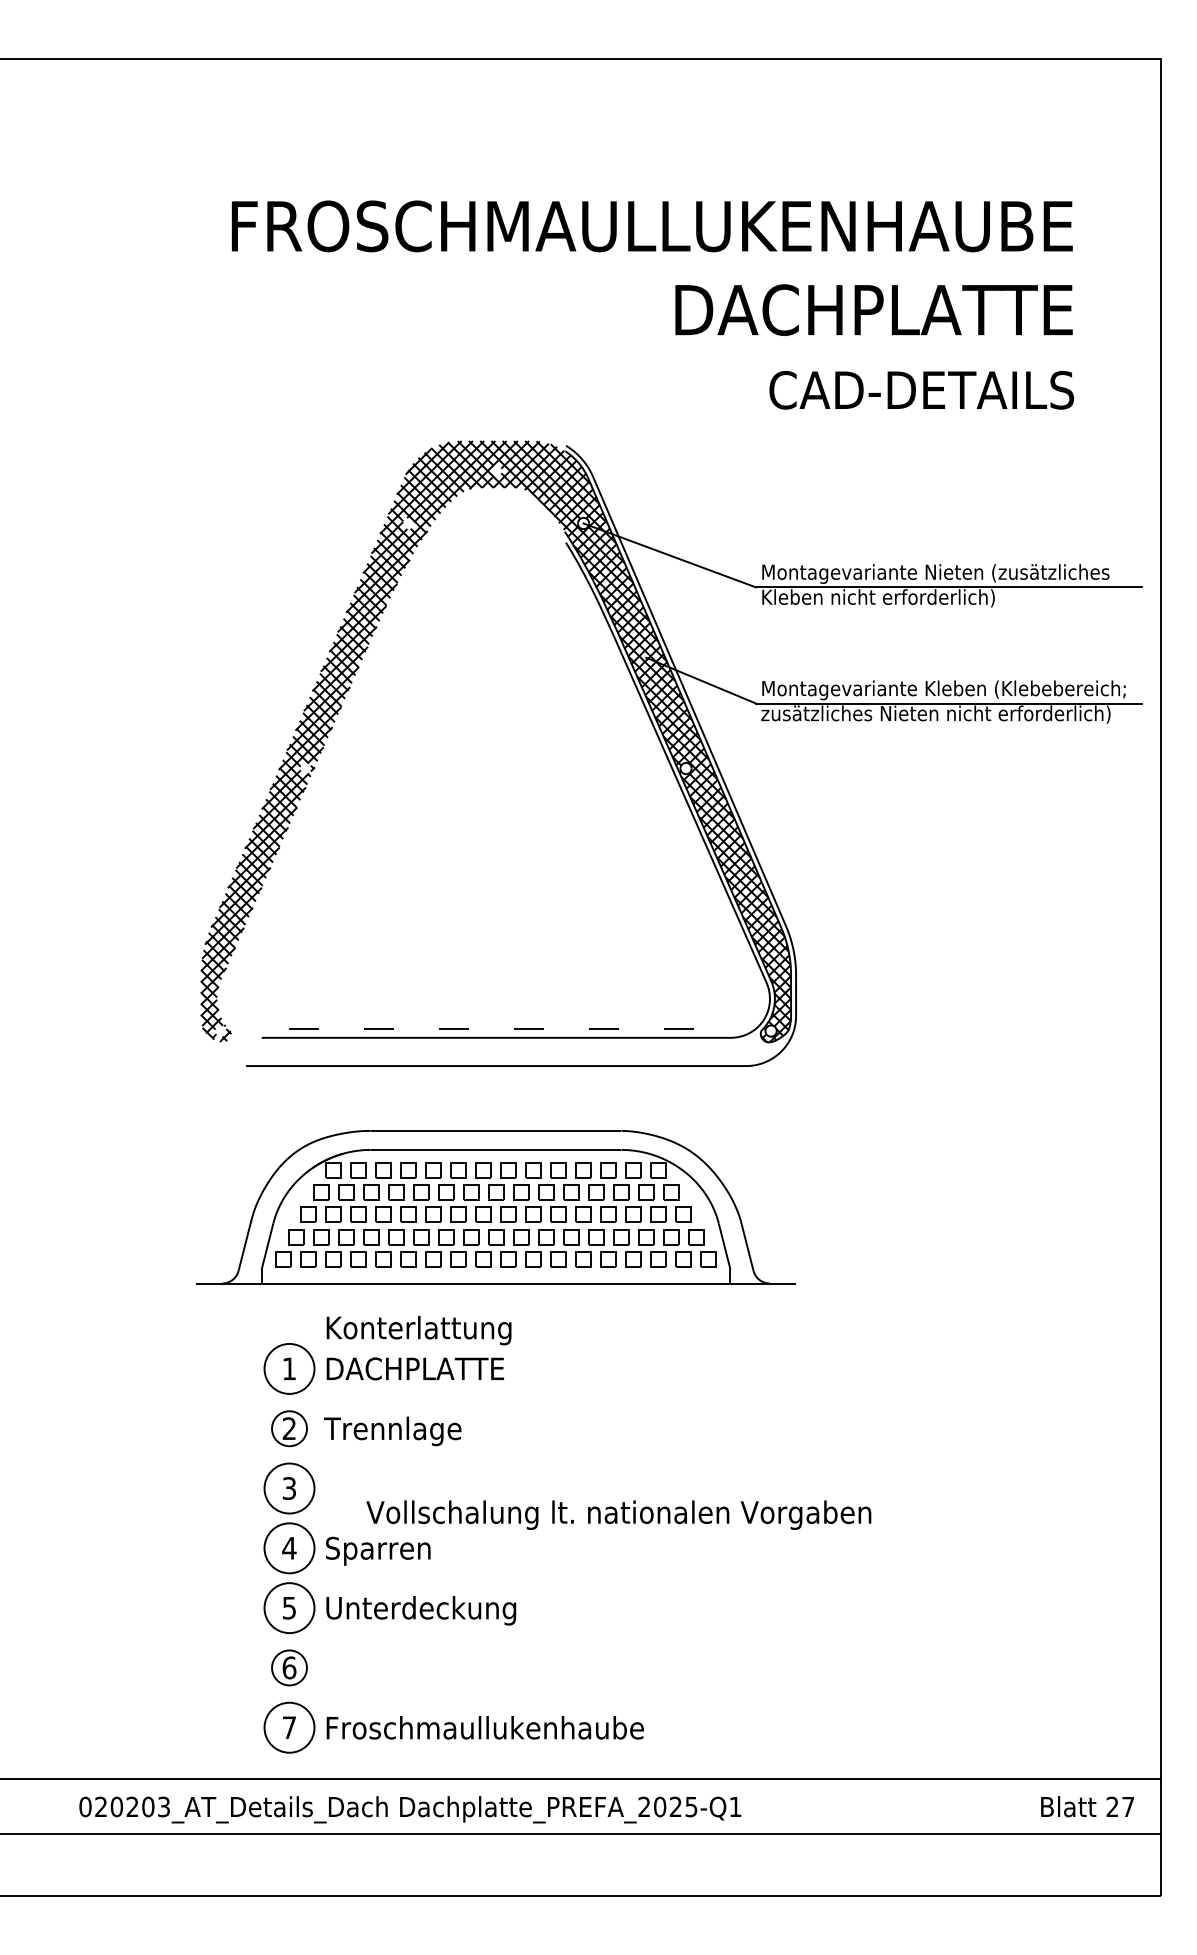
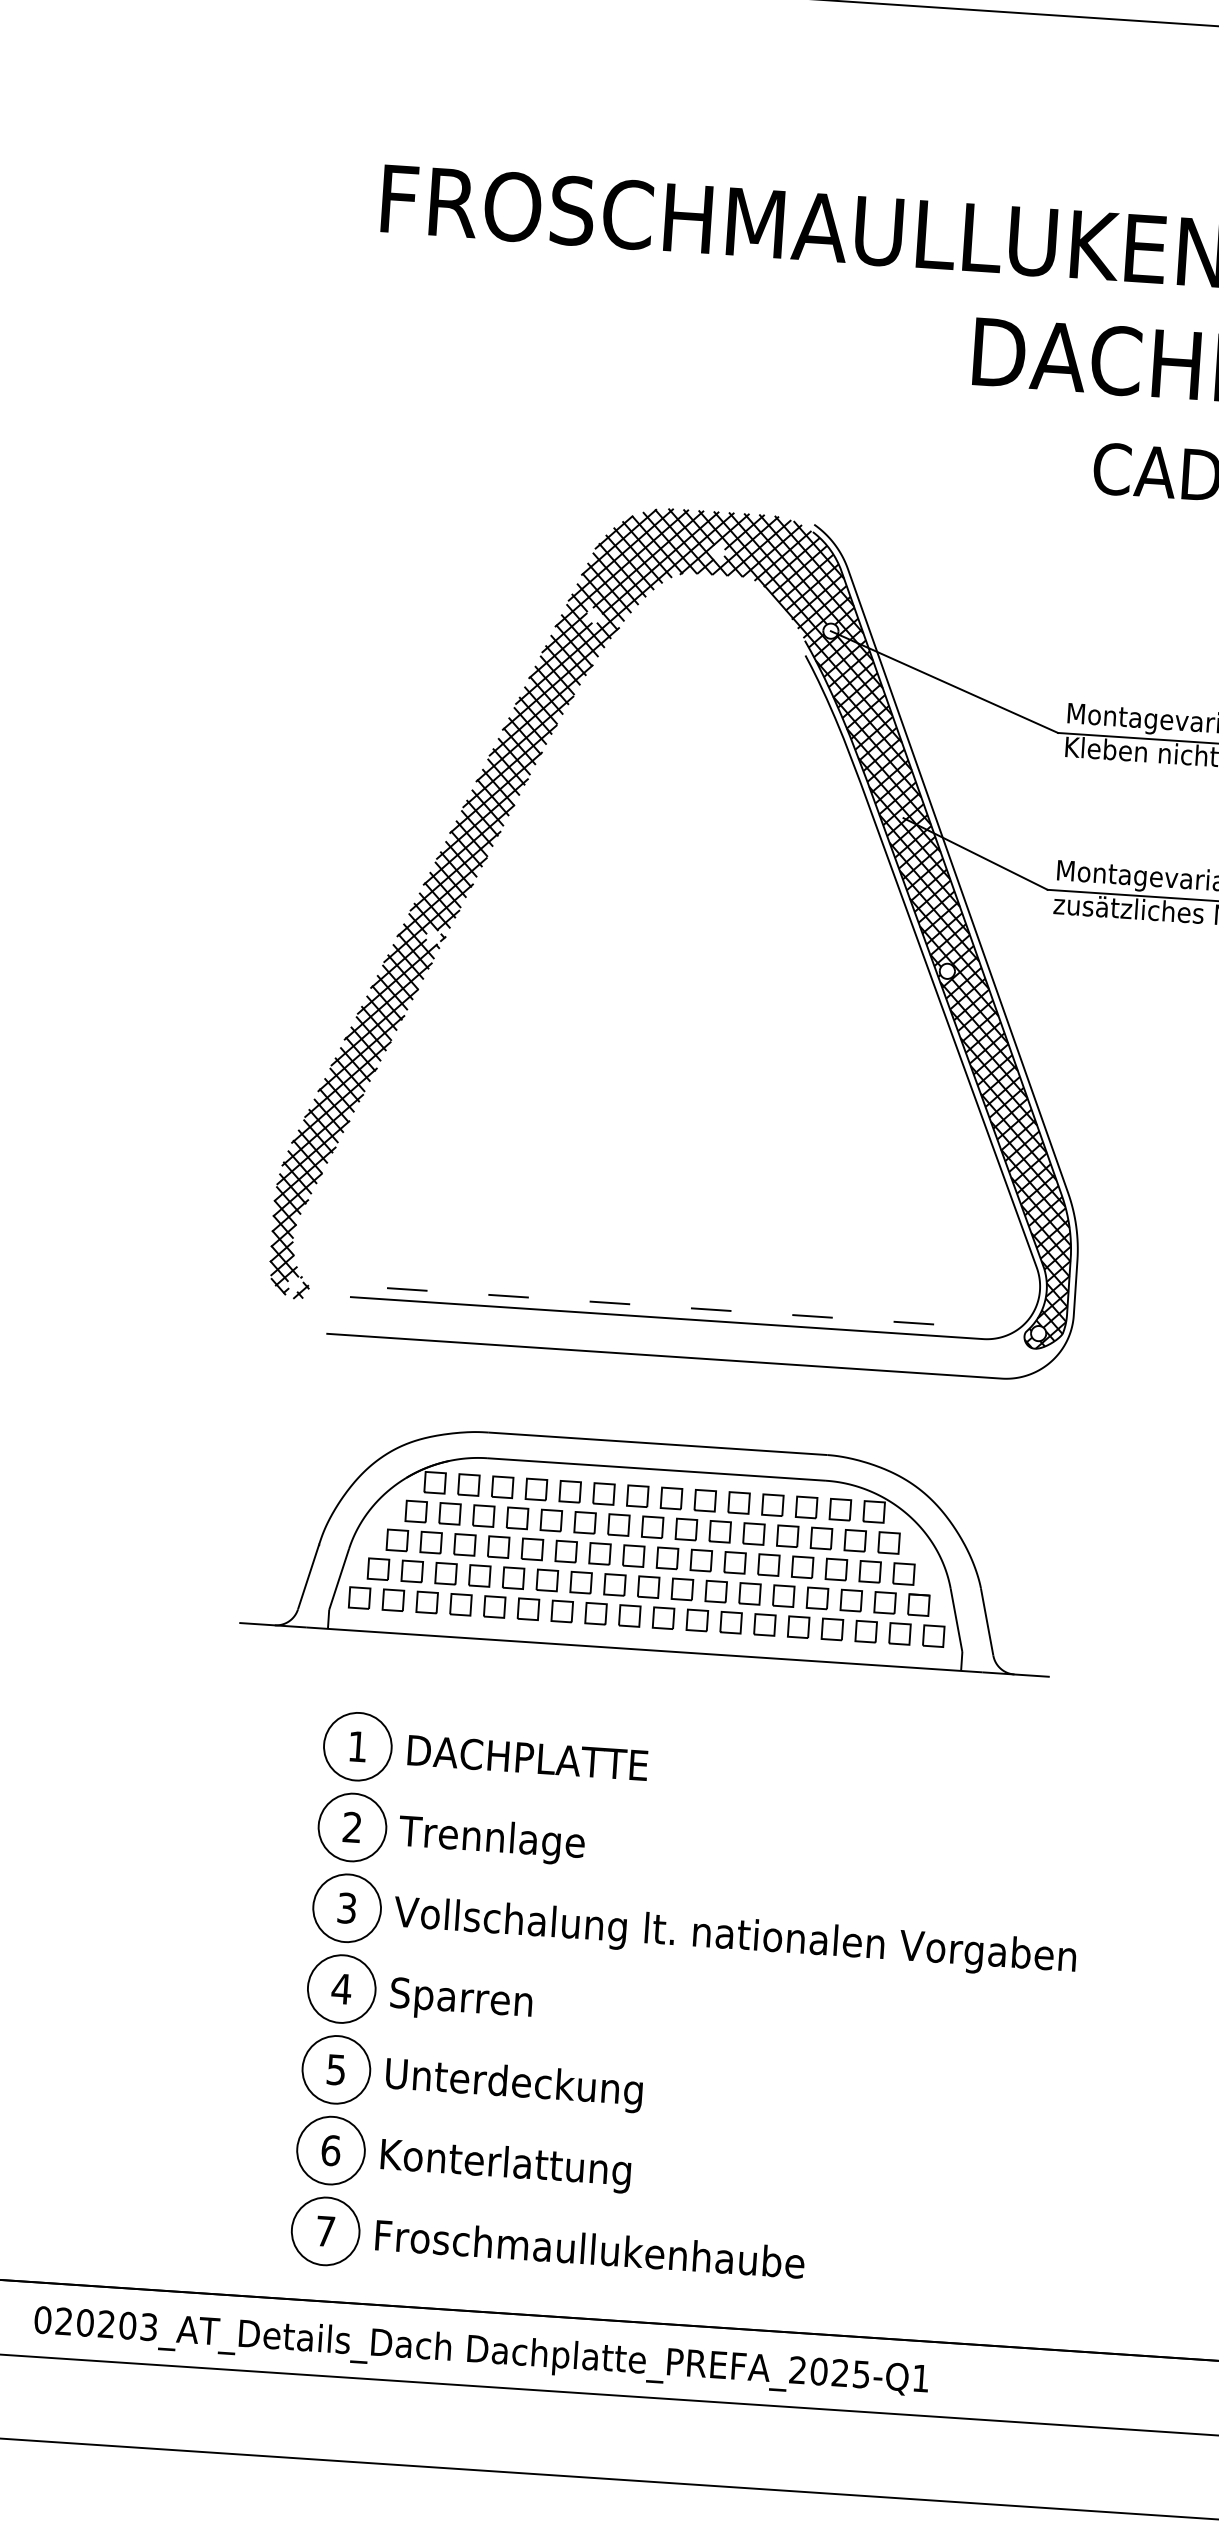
text: (418, 1330) -> (505, 2165), moved
circle: (289, 1428) -> (352, 1827), size x1.43
text: (618, 1514) -> (734, 1936), moved
circle: (289, 1667) -> (331, 2150), size x1.43

